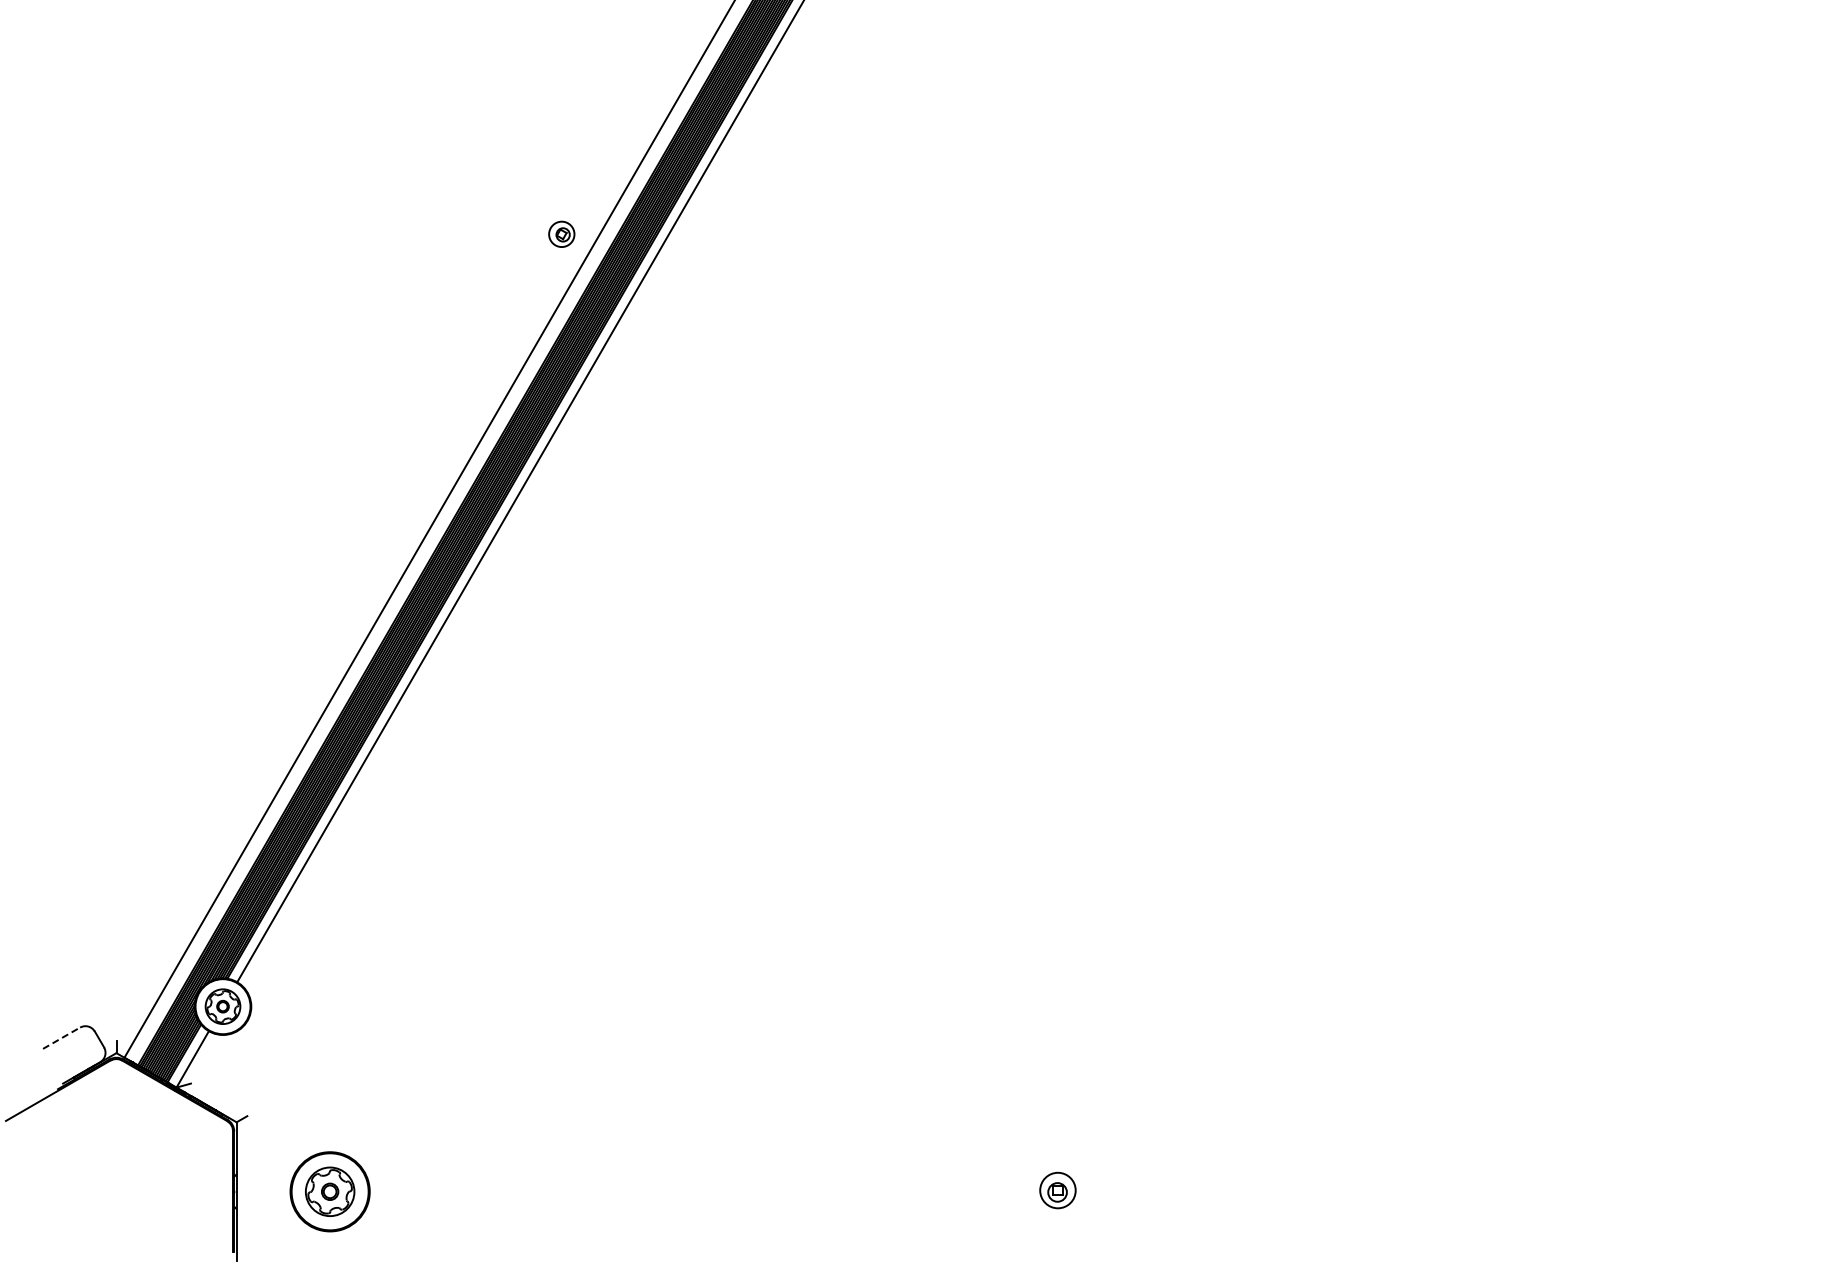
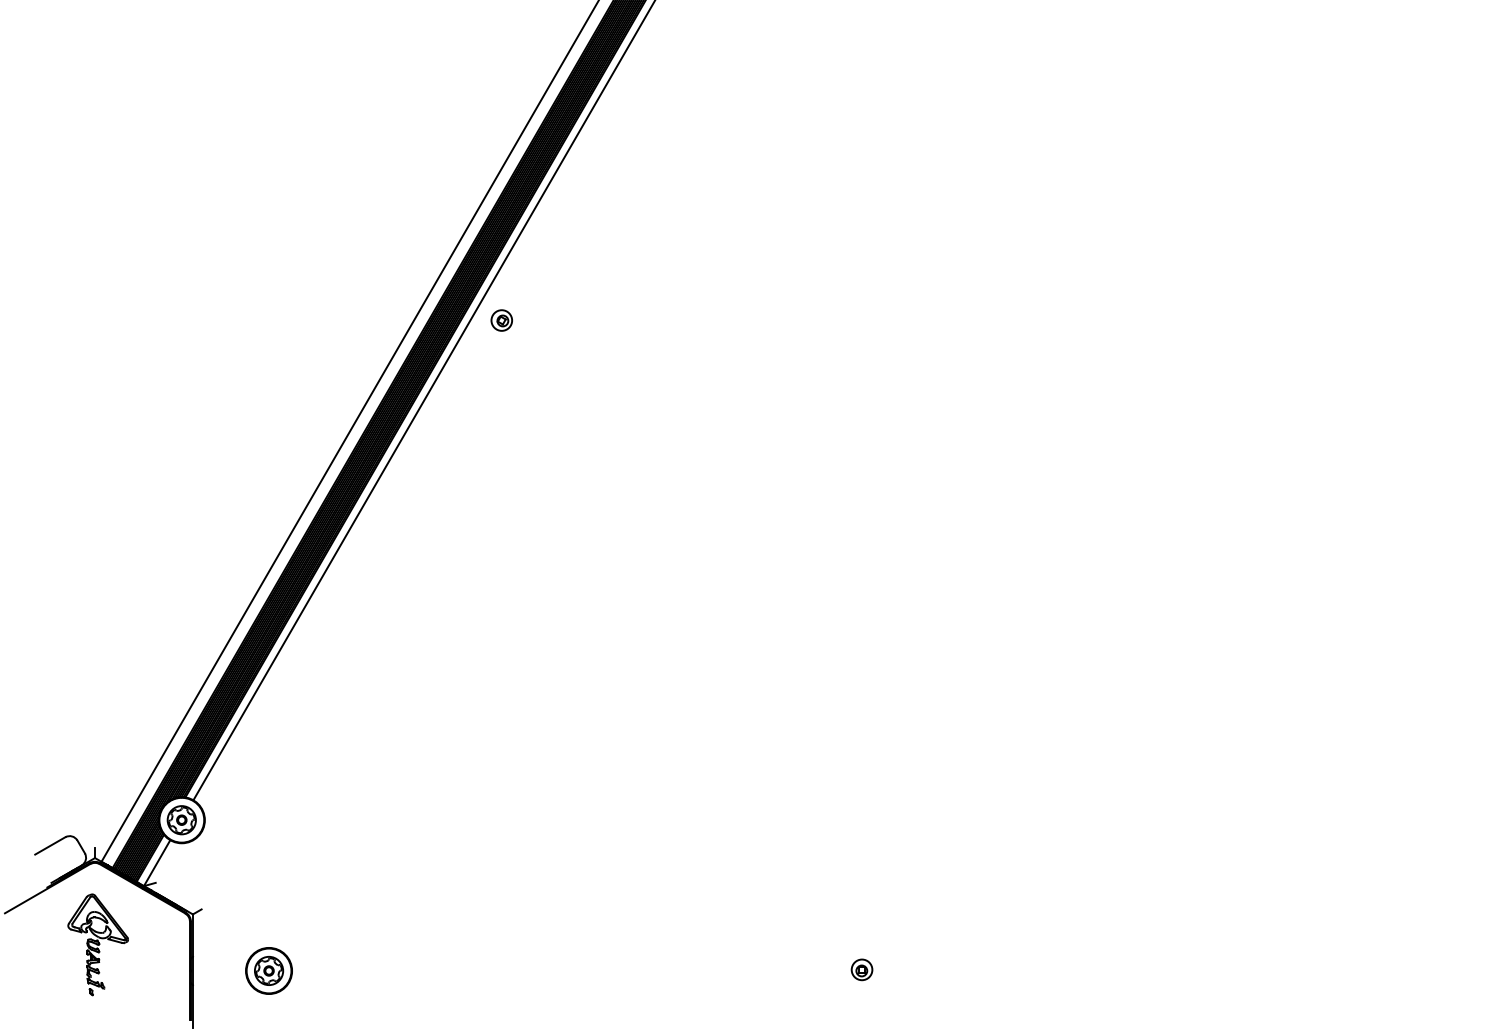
part: (561, 233) -> (501, 319), moved
line: (62, 1037) -> (51, 845), dashed -> solid
part: (119, 1159) -> (97, 944), added
part: (1057, 1189) -> (861, 969), size x0.71
part: (329, 1191) -> (268, 970), size x0.71

